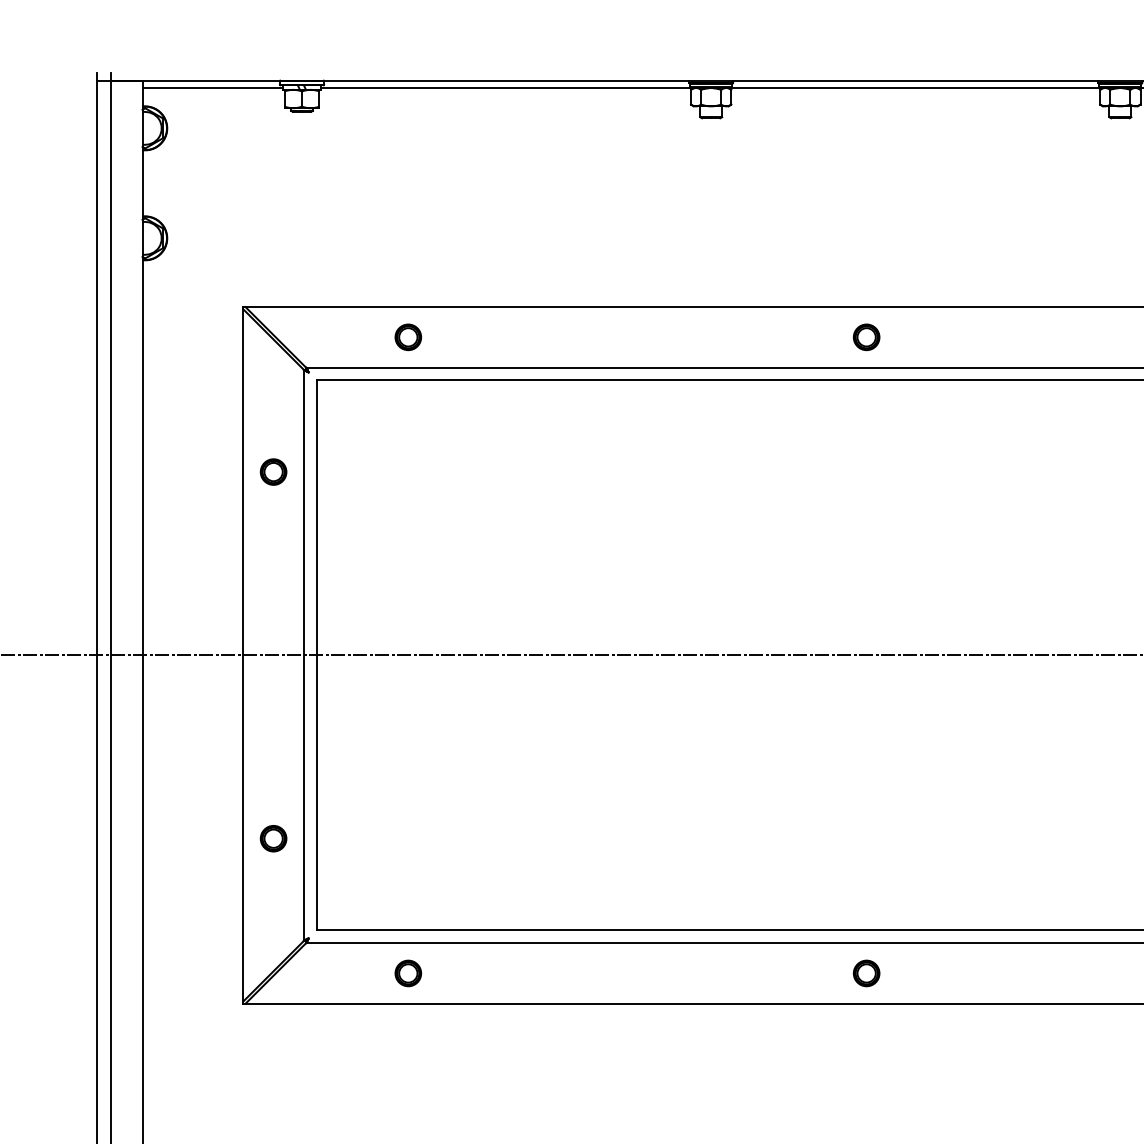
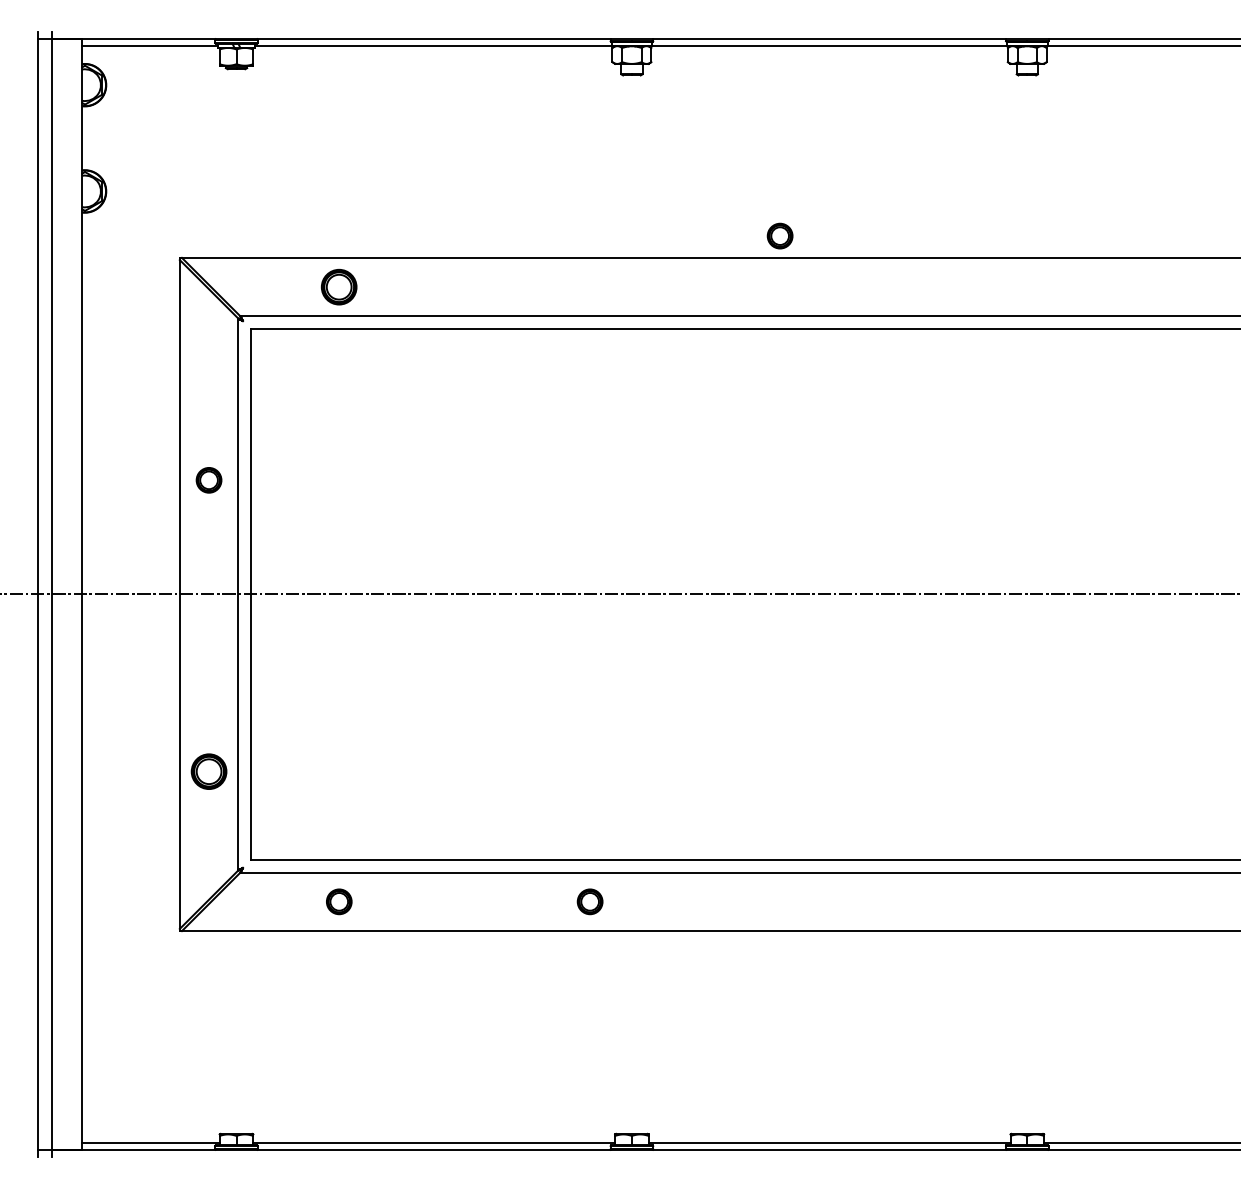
part: (408, 336) -> (339, 286), size x1.4
part: (865, 336) -> (779, 235), moved
part: (273, 472) -> (208, 480), moved
part: (273, 838) -> (208, 771), size x1.4
part: (865, 973) -> (589, 901), moved

